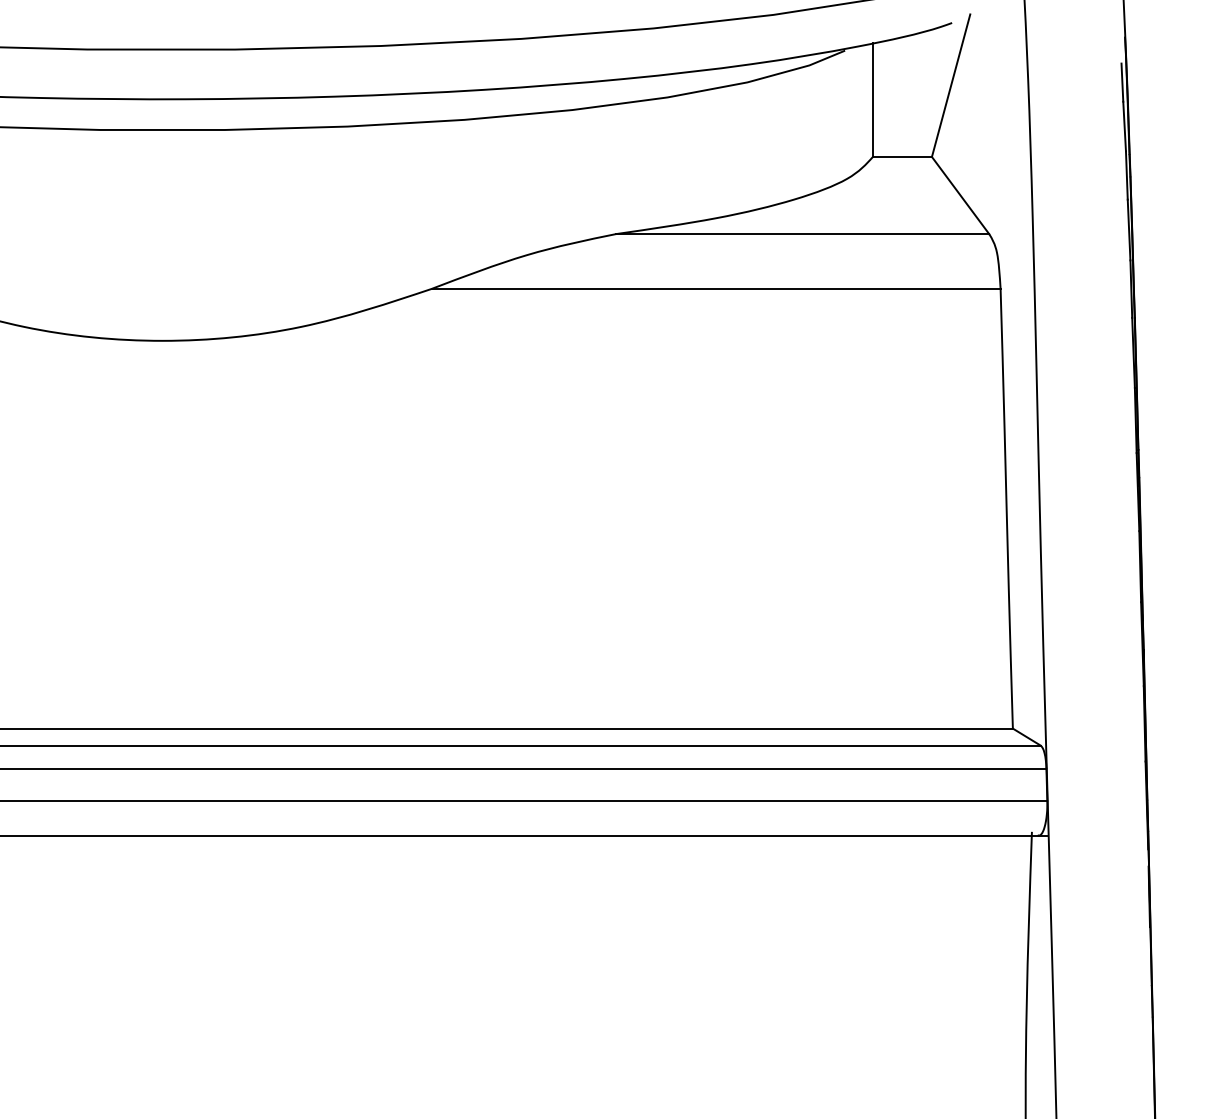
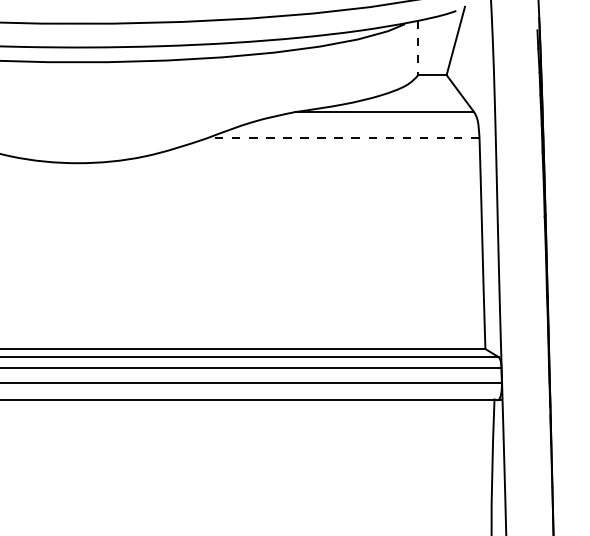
line: (873, 101) -> (418, 48), solid -> dashed
line: (714, 289) -> (342, 138), solid -> dashed

